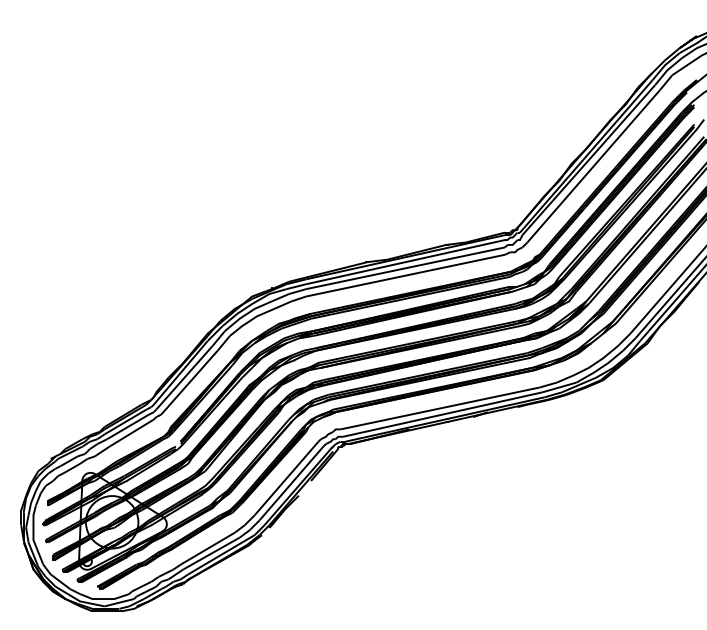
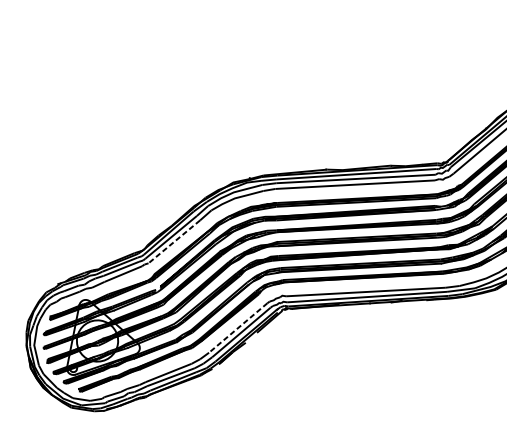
line: (189, 382) -> (174, 241), solid -> dashed
line: (286, 478) -> (238, 327), solid -> dashed

